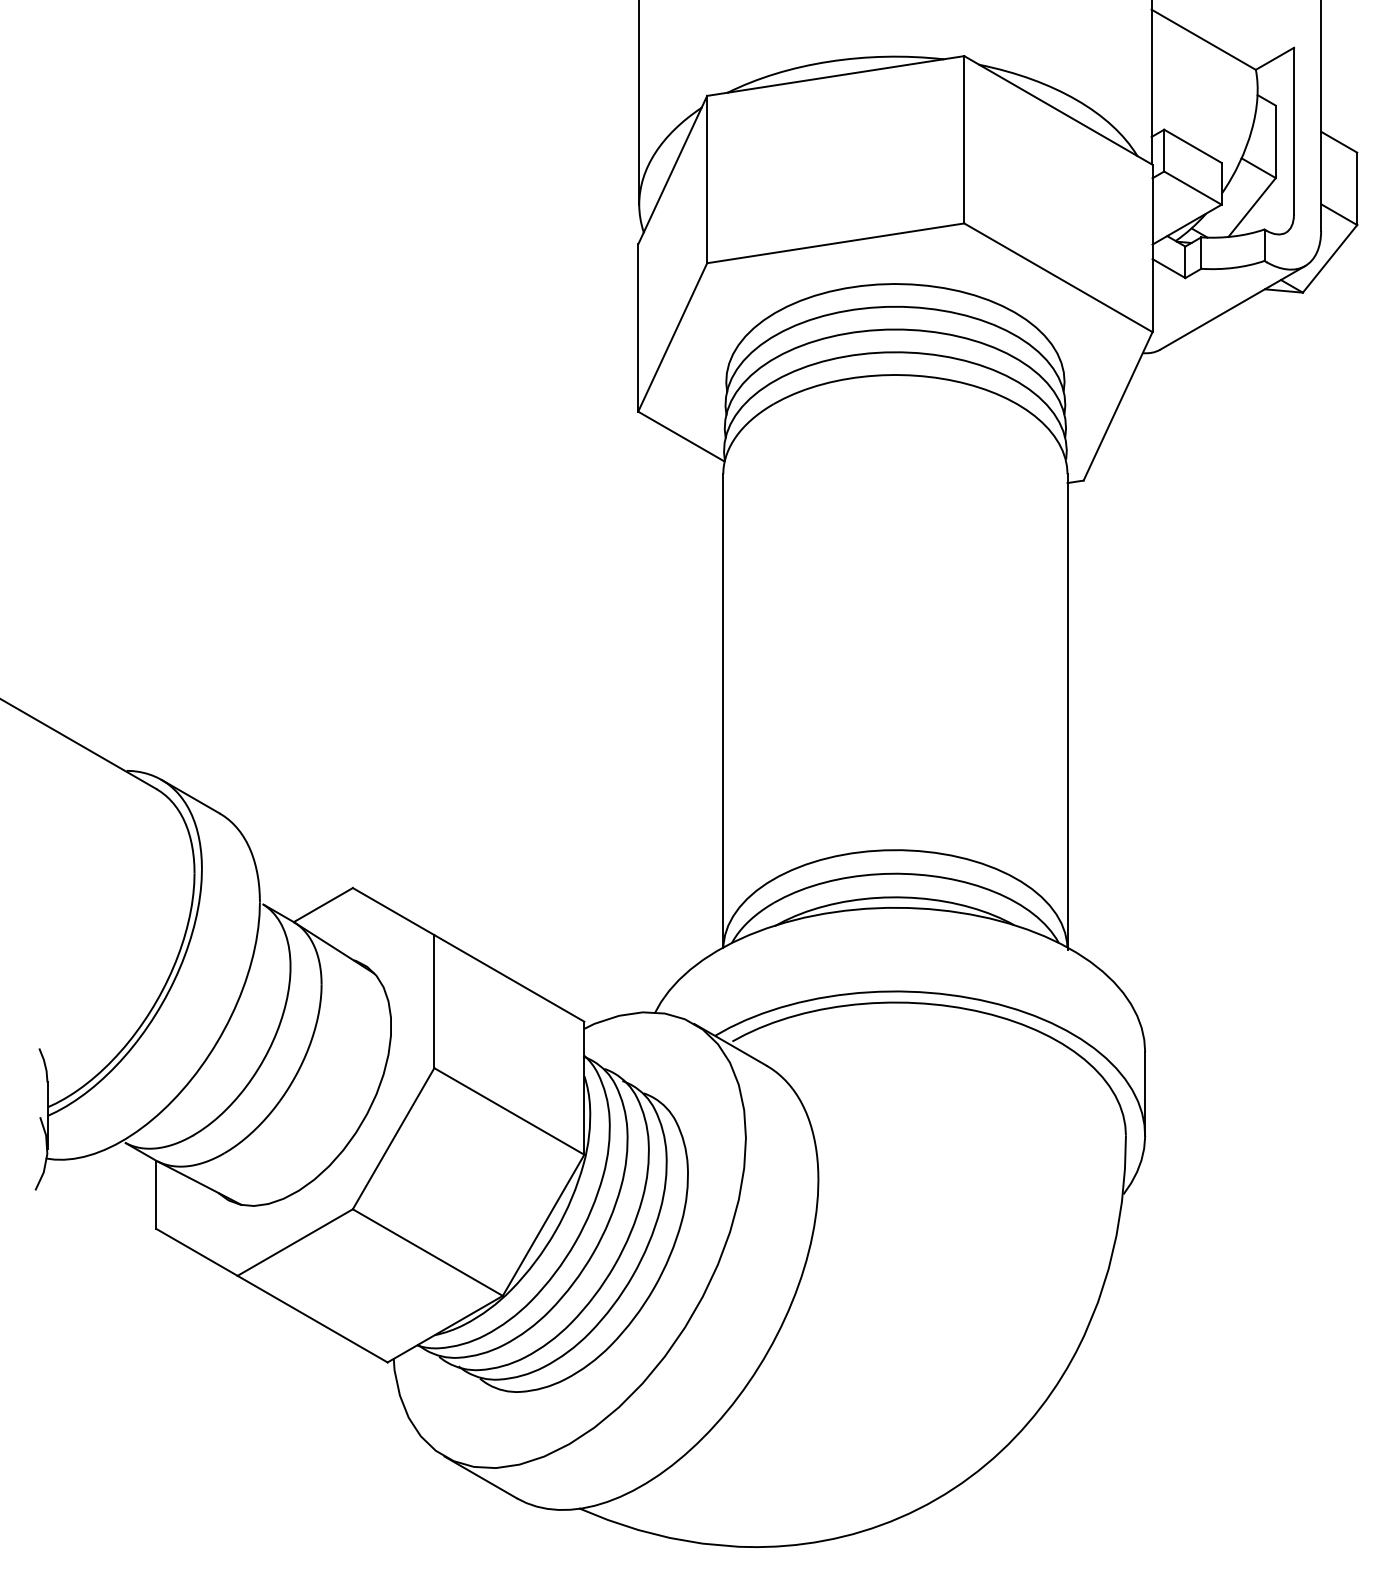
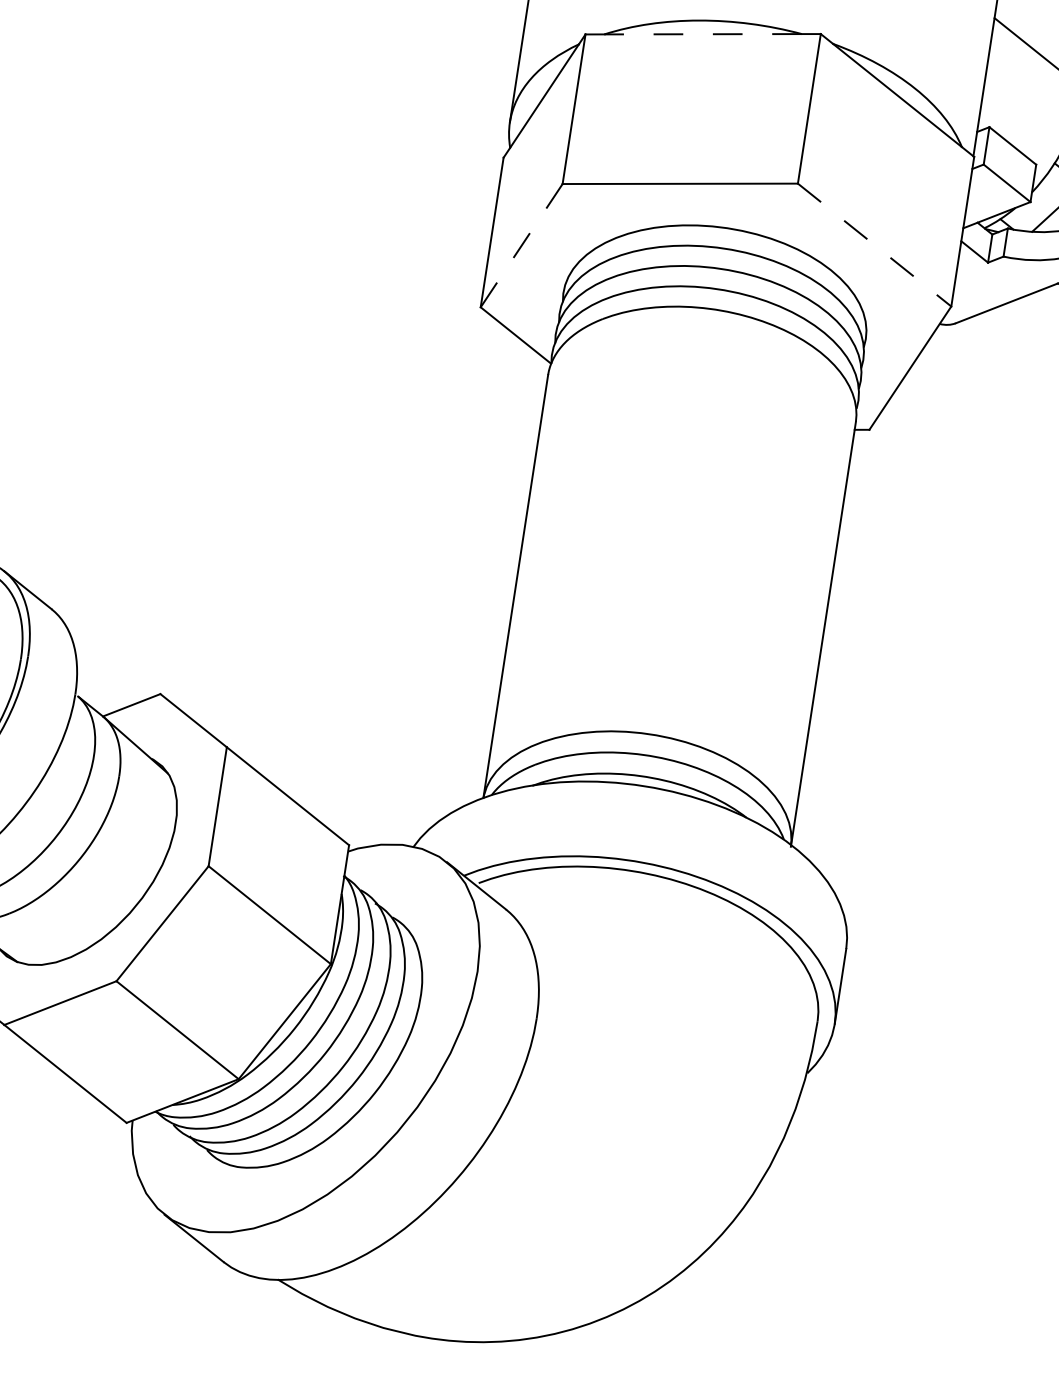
line: (835, 76) -> (702, 34), solid -> dashed
line: (1058, 277) -> (874, 244), solid -> dashed
line: (672, 337) -> (521, 245), solid -> dashed

